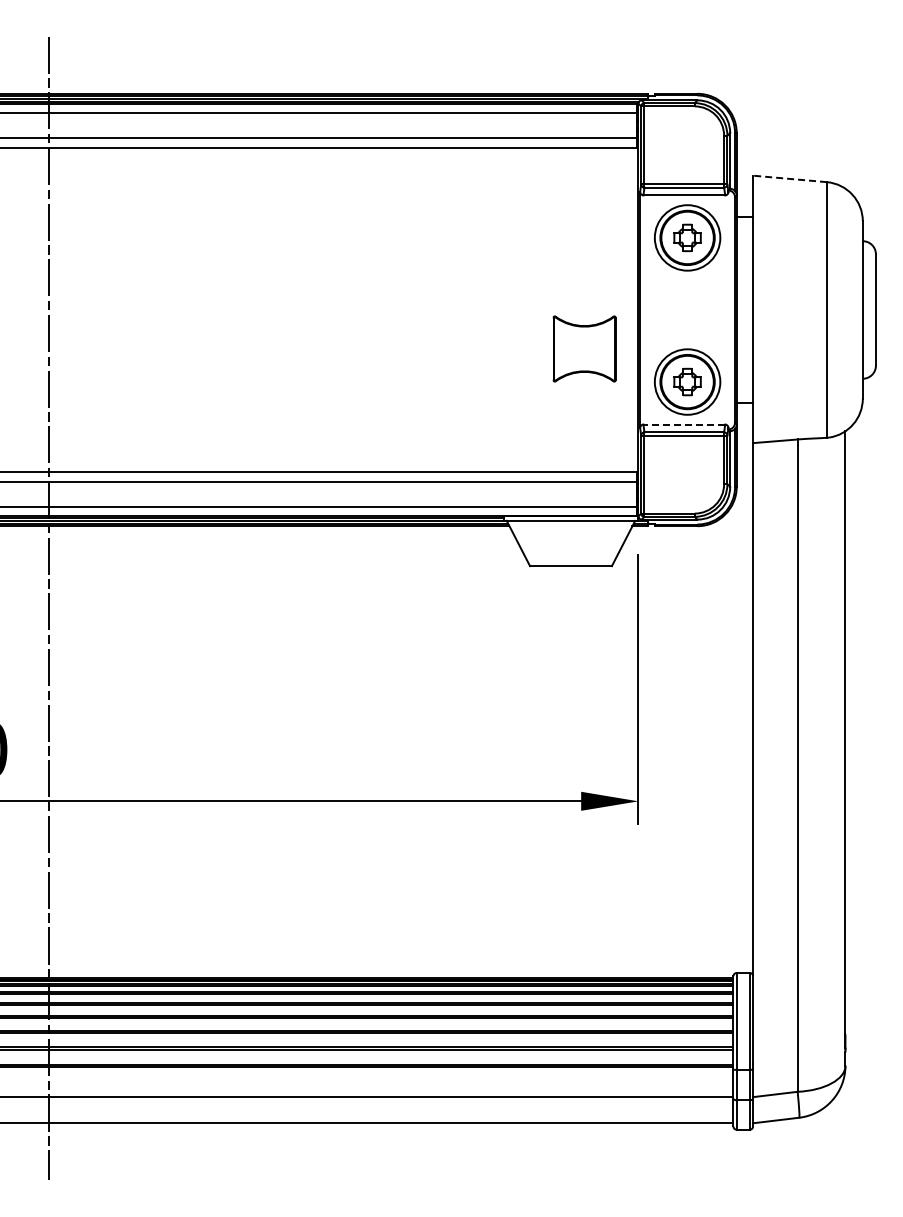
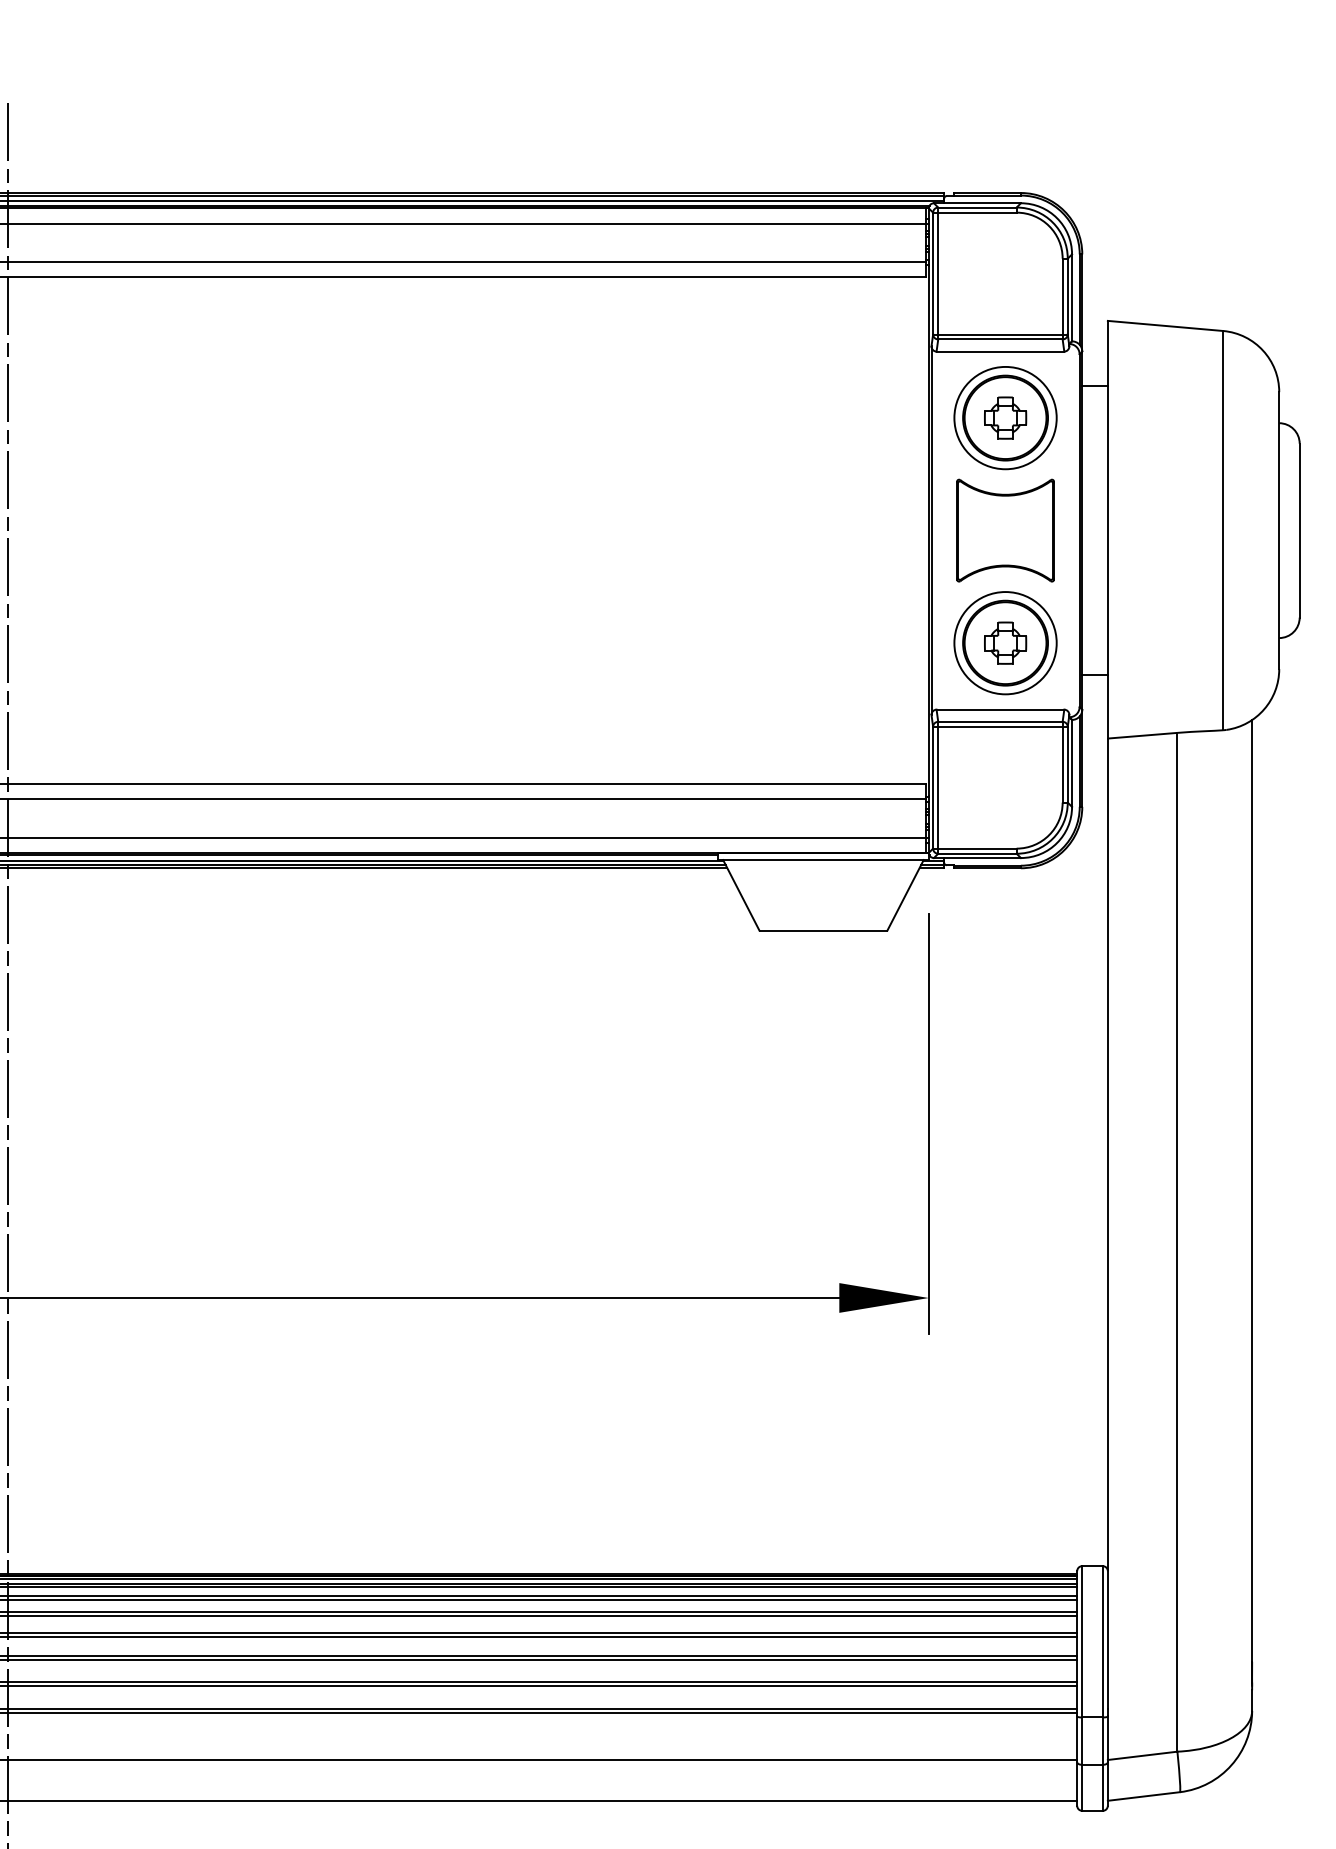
line: (789, 178) -> (1164, 325), dashed -> solid
part: (584, 348) -> (1005, 529), moved
line: (684, 424) -> (1000, 709), dashed -> solid

